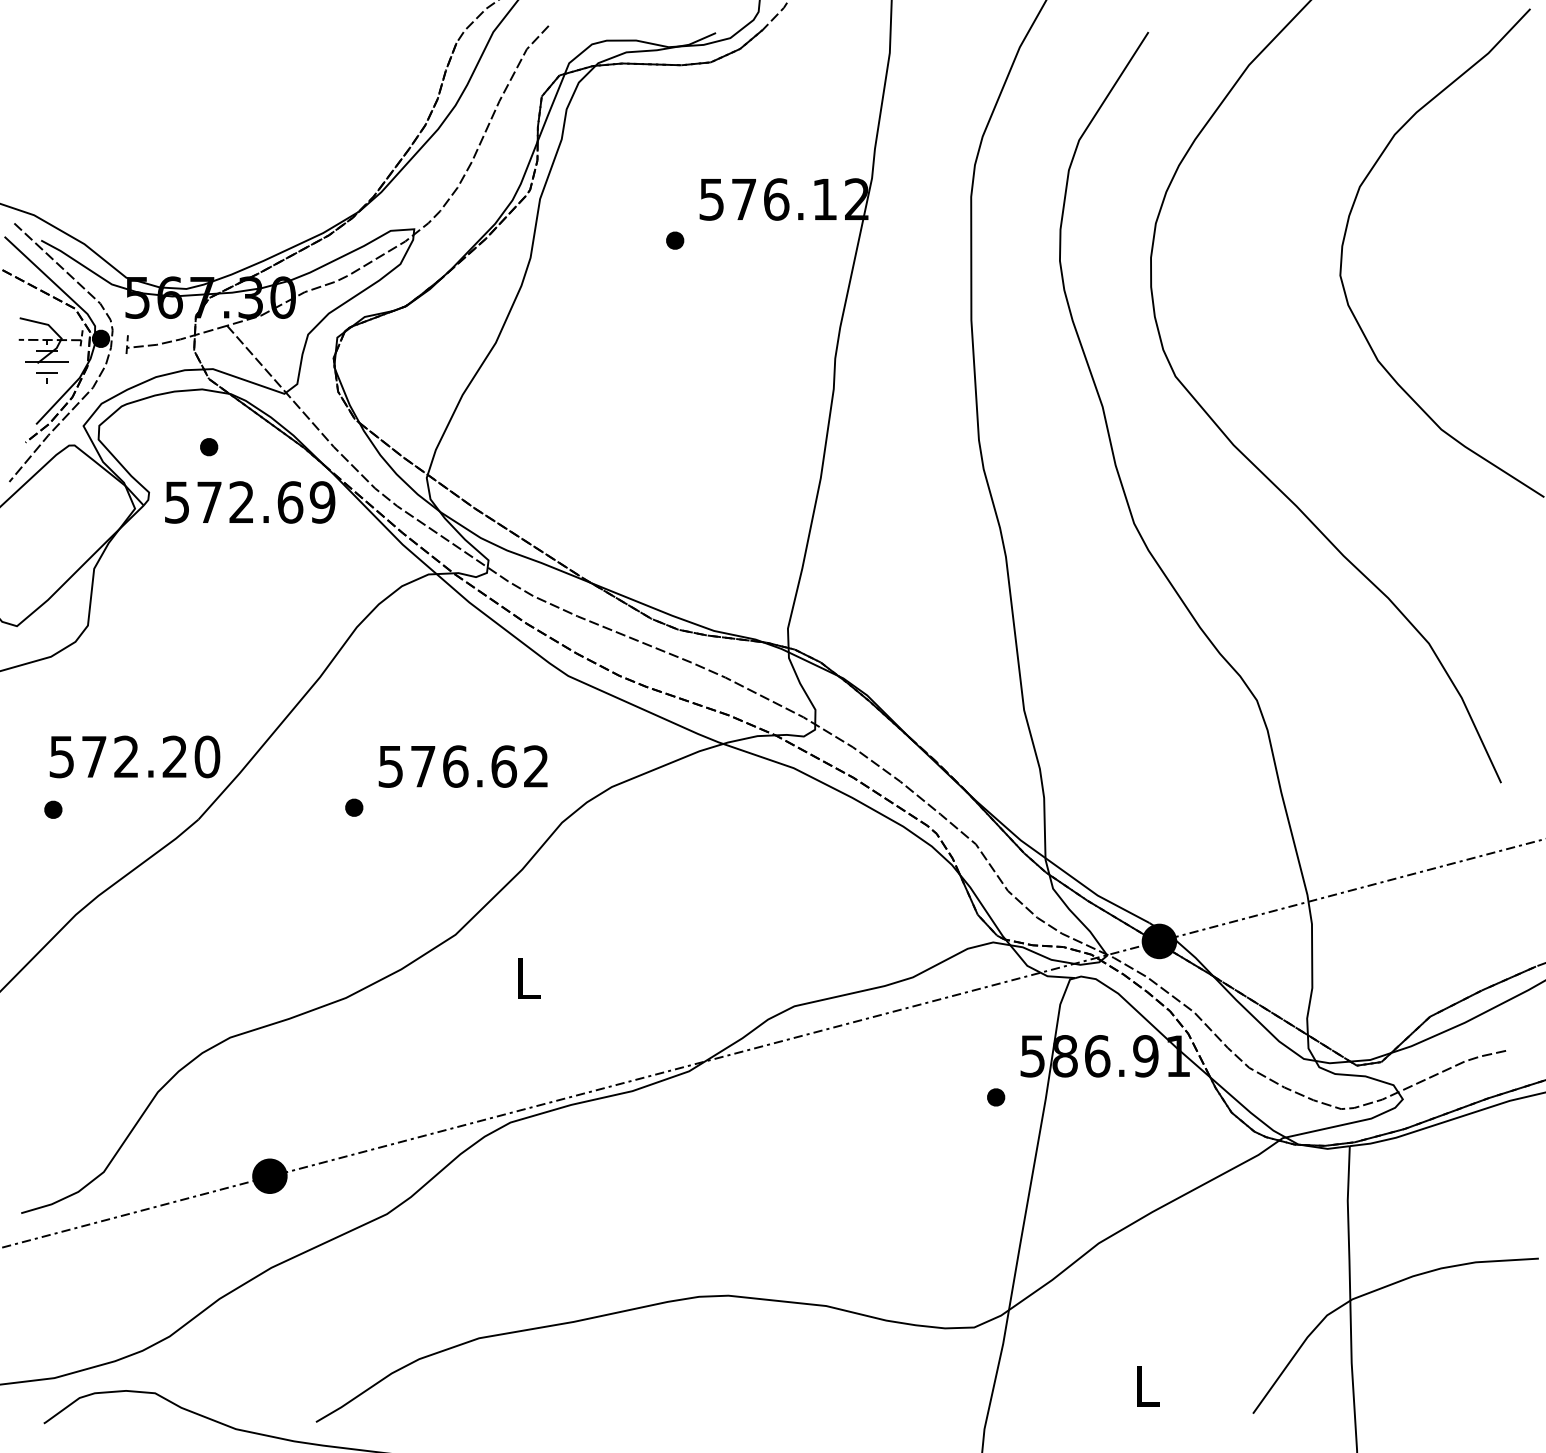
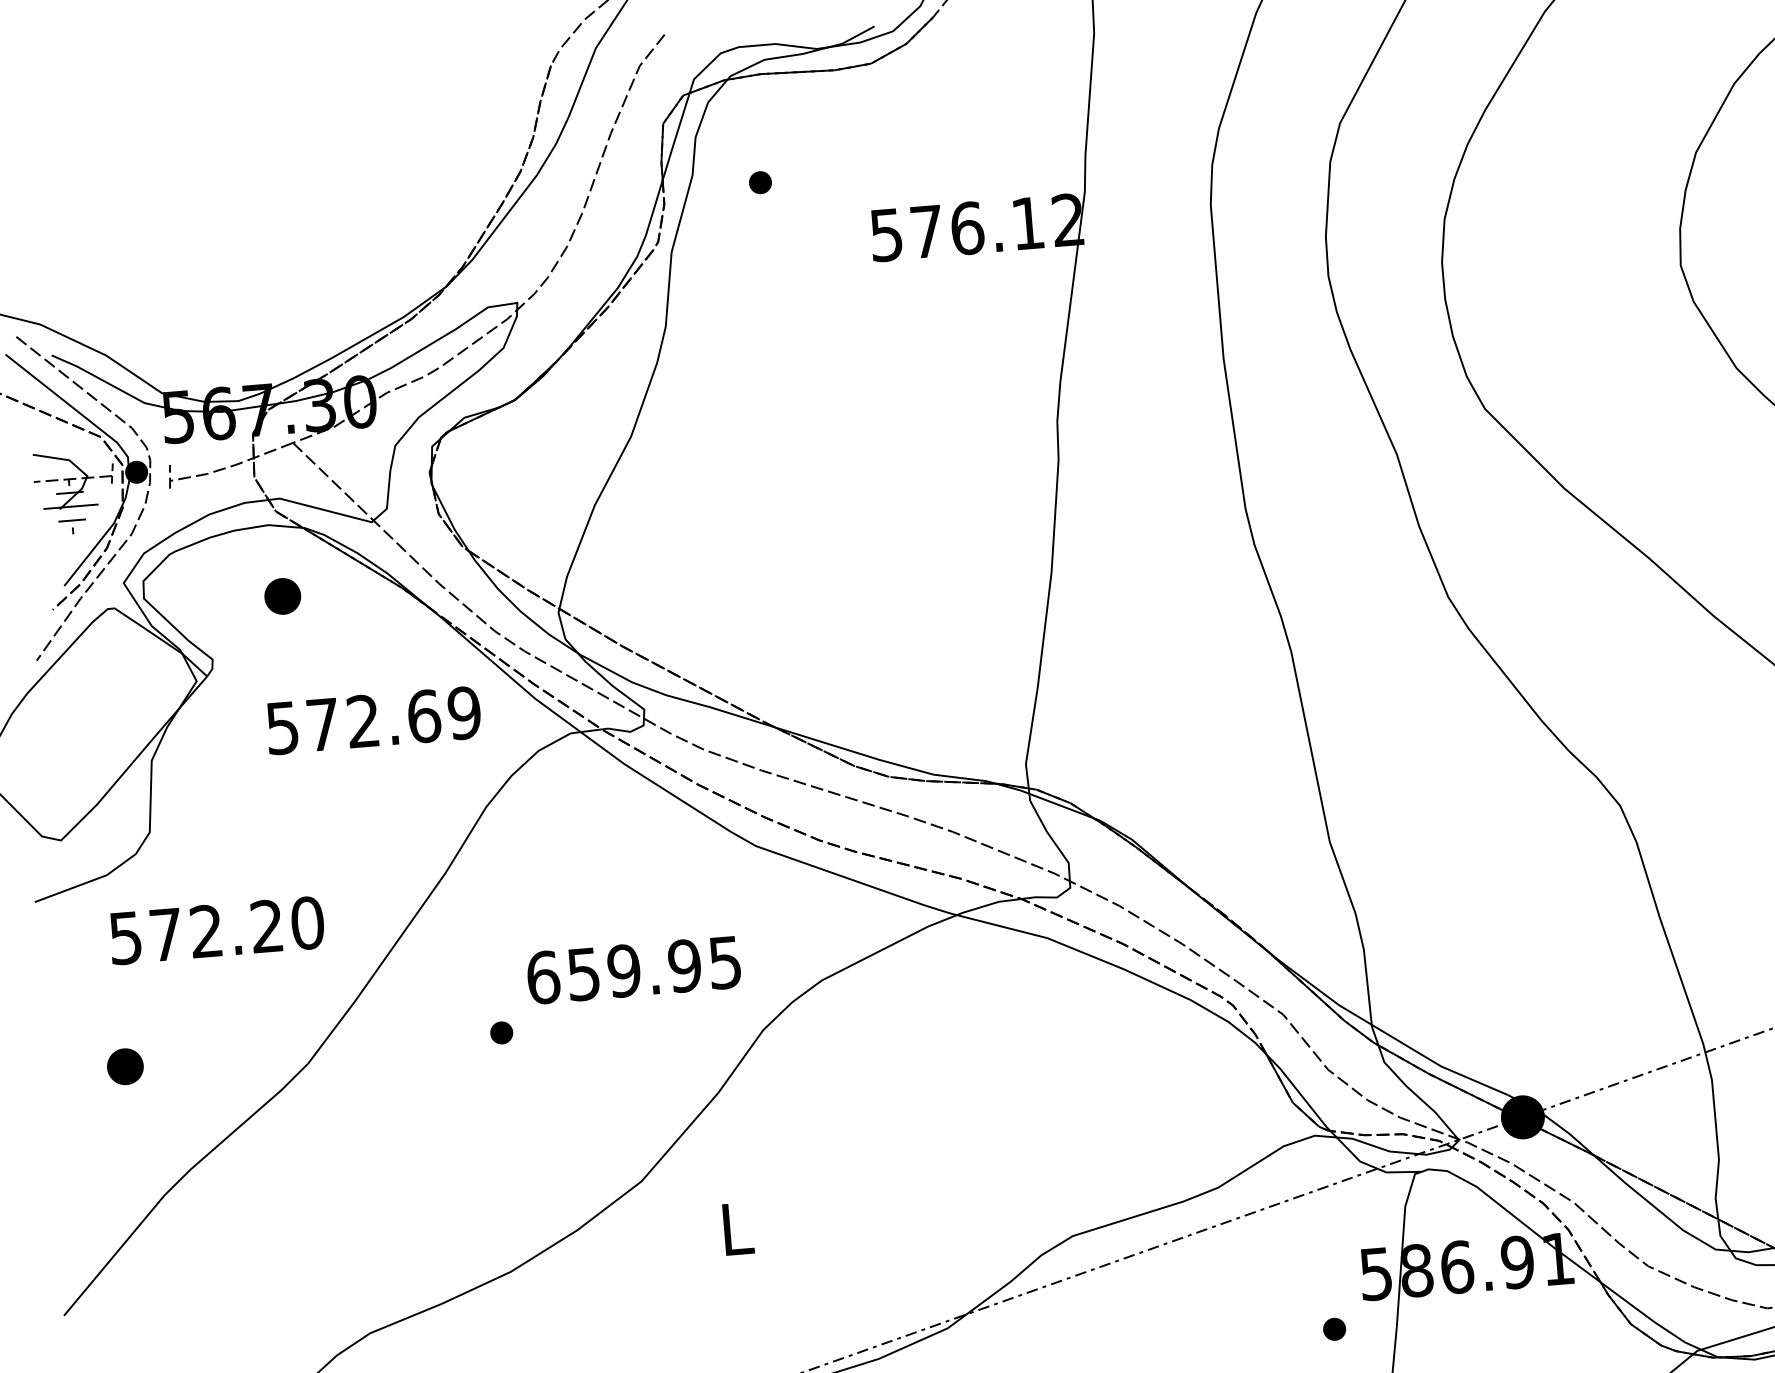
part: (675, 240) -> (760, 182), moved
part: (209, 447) -> (283, 597), size x1.6
text: (250, 502) -> (374, 720), moved
text: (134, 756) -> (216, 930), moved
text: (463, 766) -> (634, 970), 576.62 -> 659.95
part: (53, 809) -> (125, 1066), size x1.6

